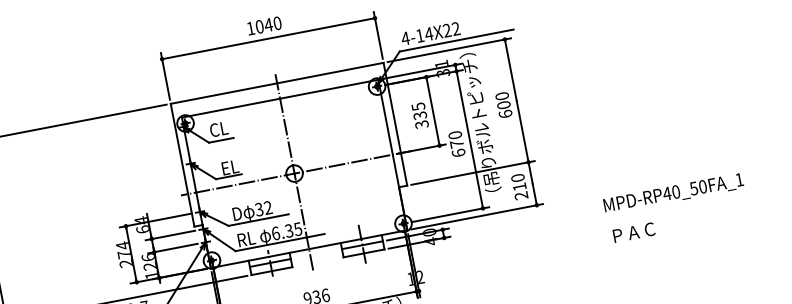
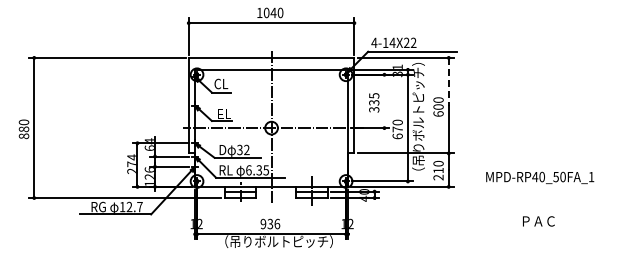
line: (510, 69) -> (448, 81), solid -> dashed
line: (433, 111) -> (384, 101), removed
text: (674, 192) -> (540, 177), moved
text: (633, 232) -> (538, 221), moved

